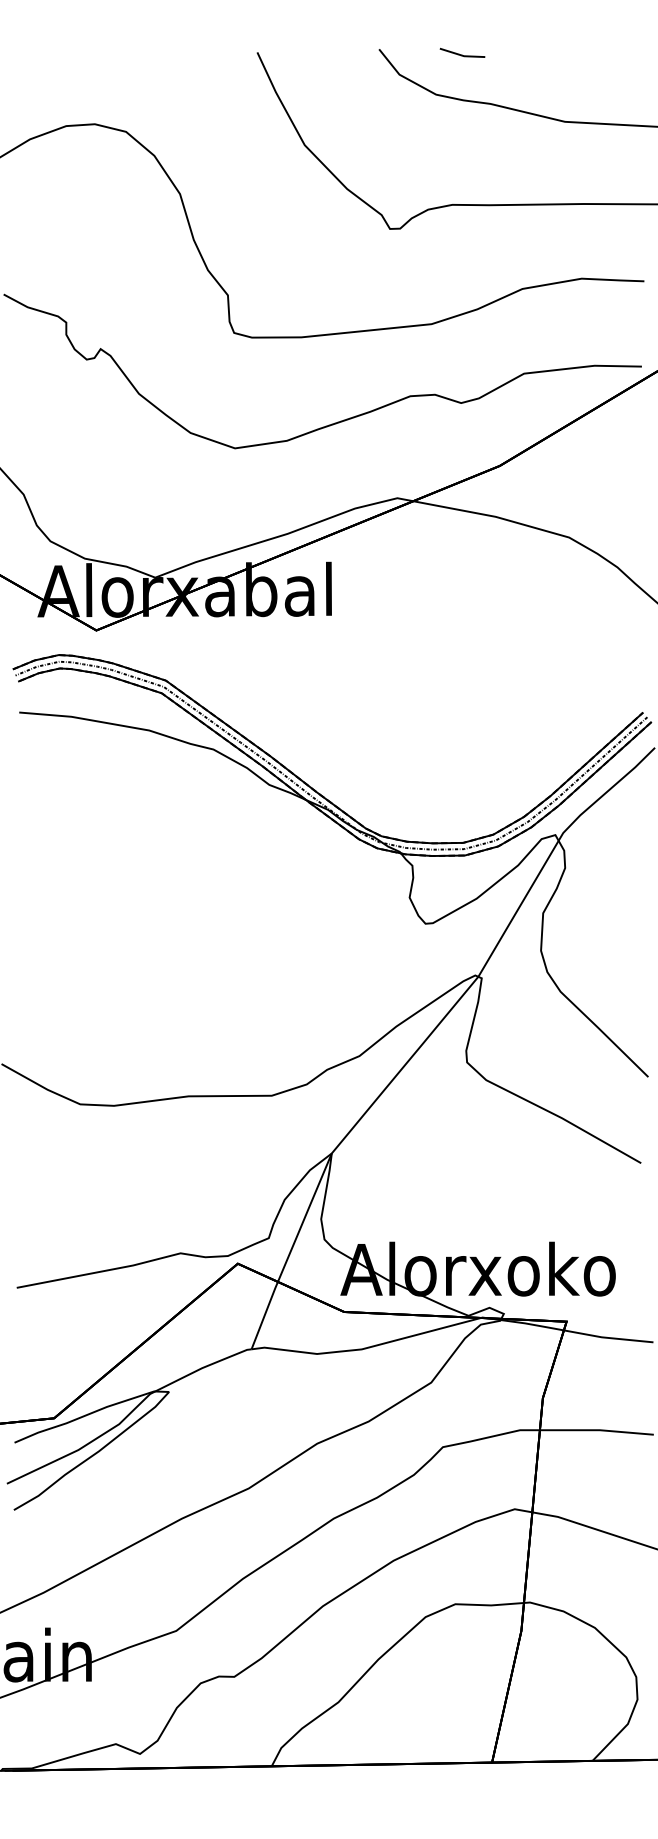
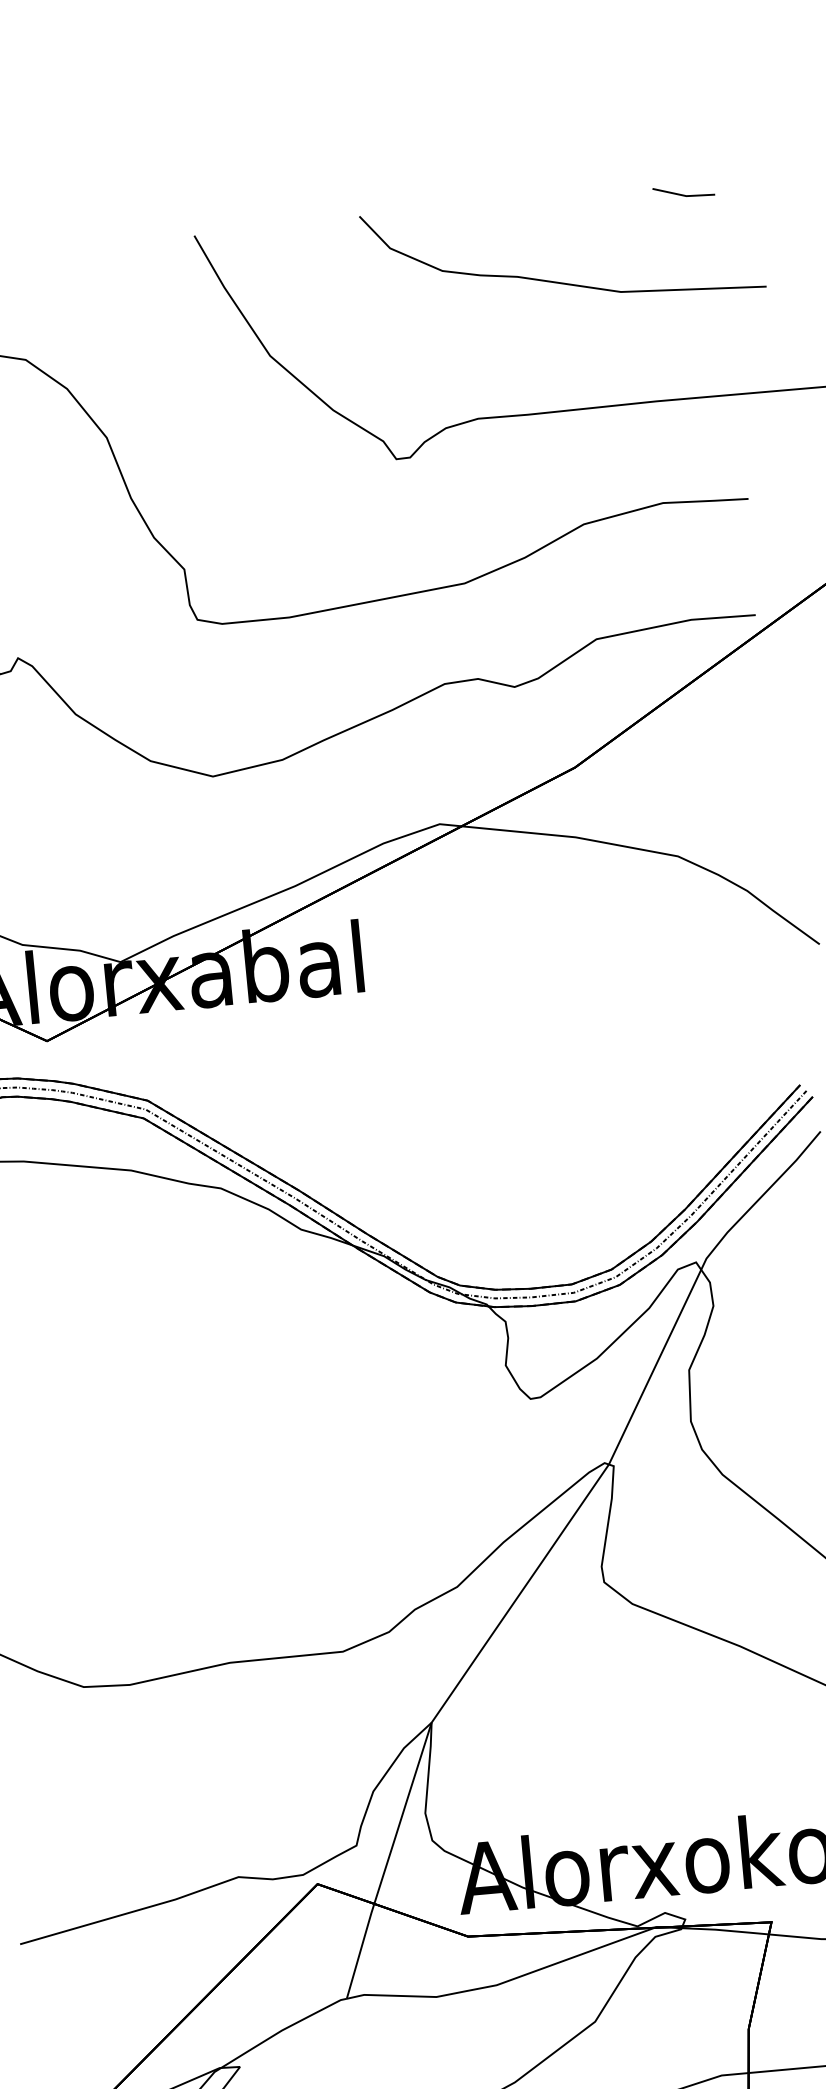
part: (462, 52) -> (683, 191), moved

